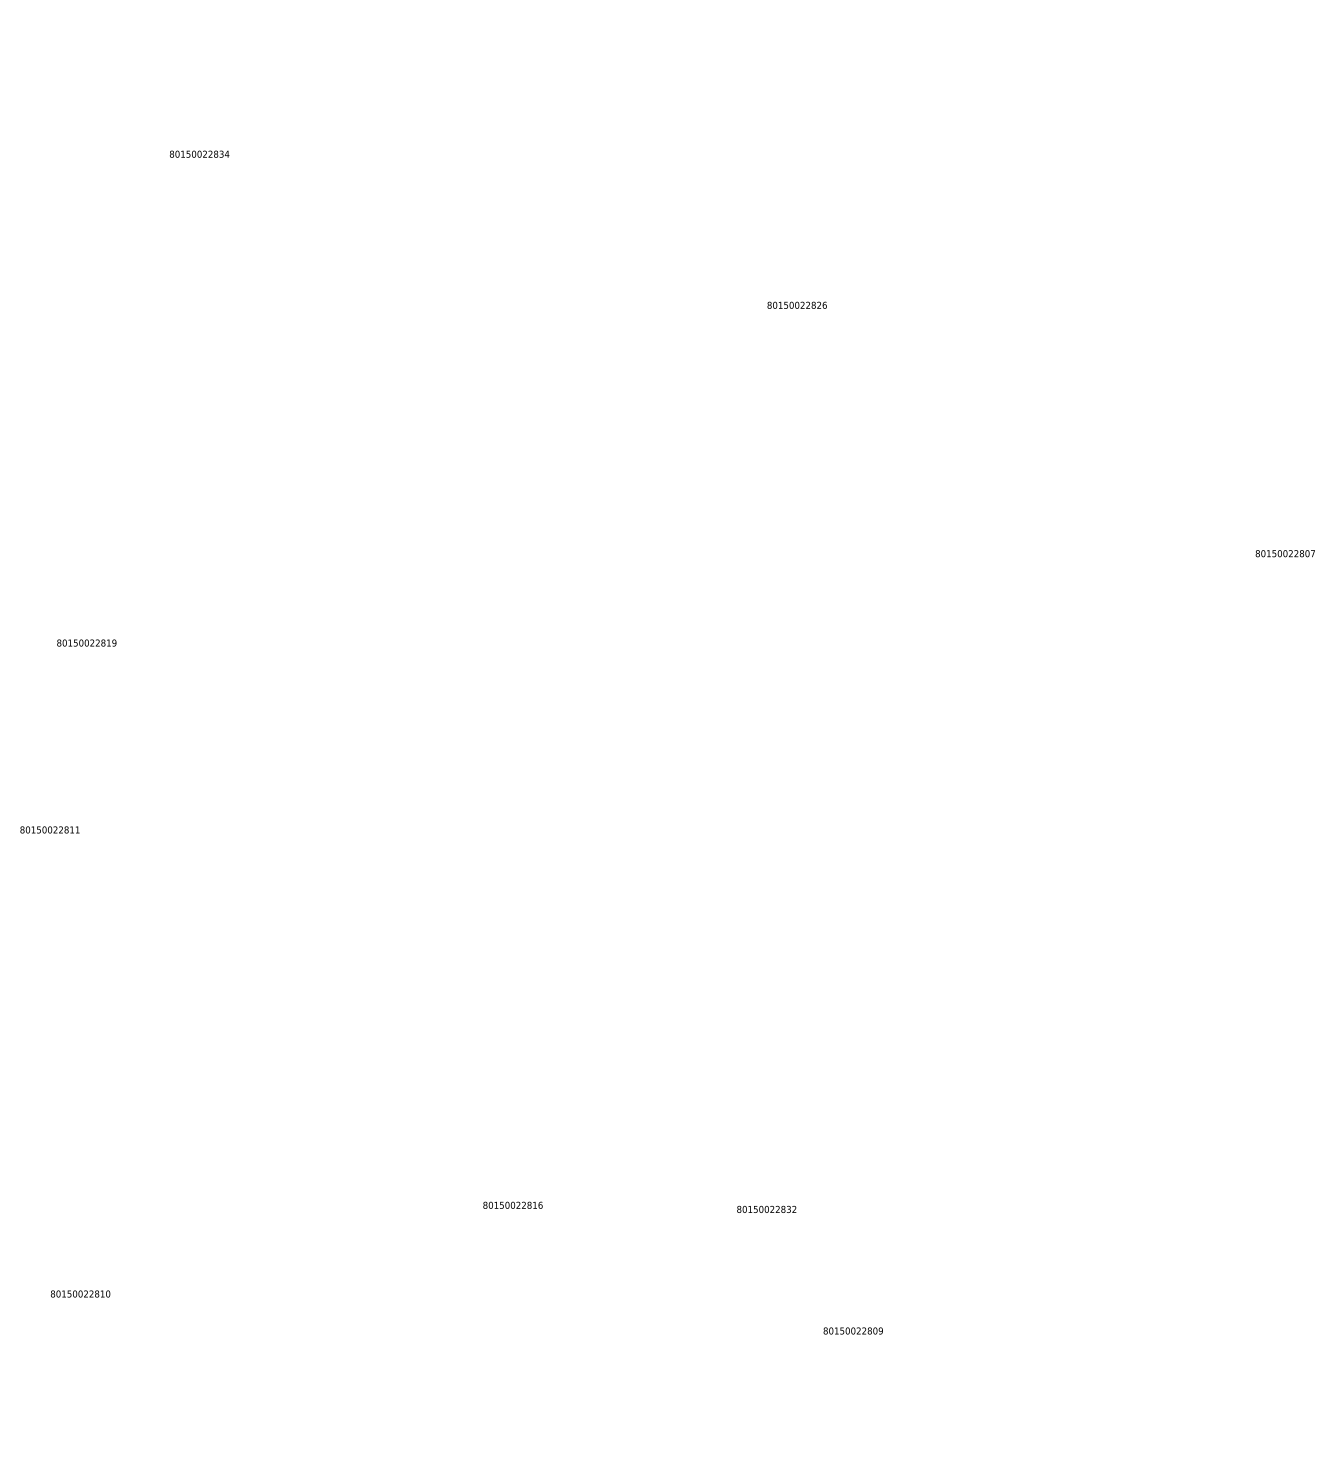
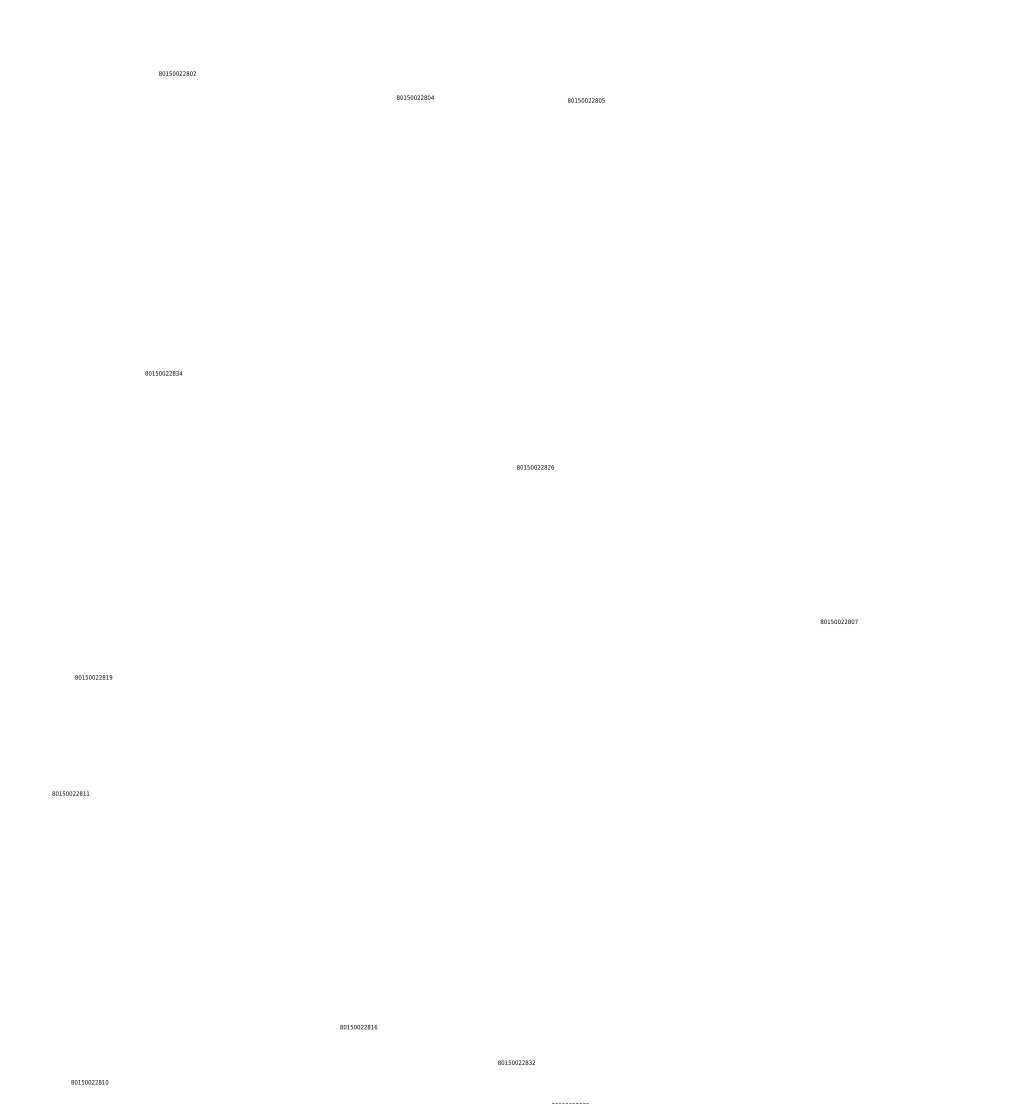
text: (766, 1209) -> (516, 1062), moved

